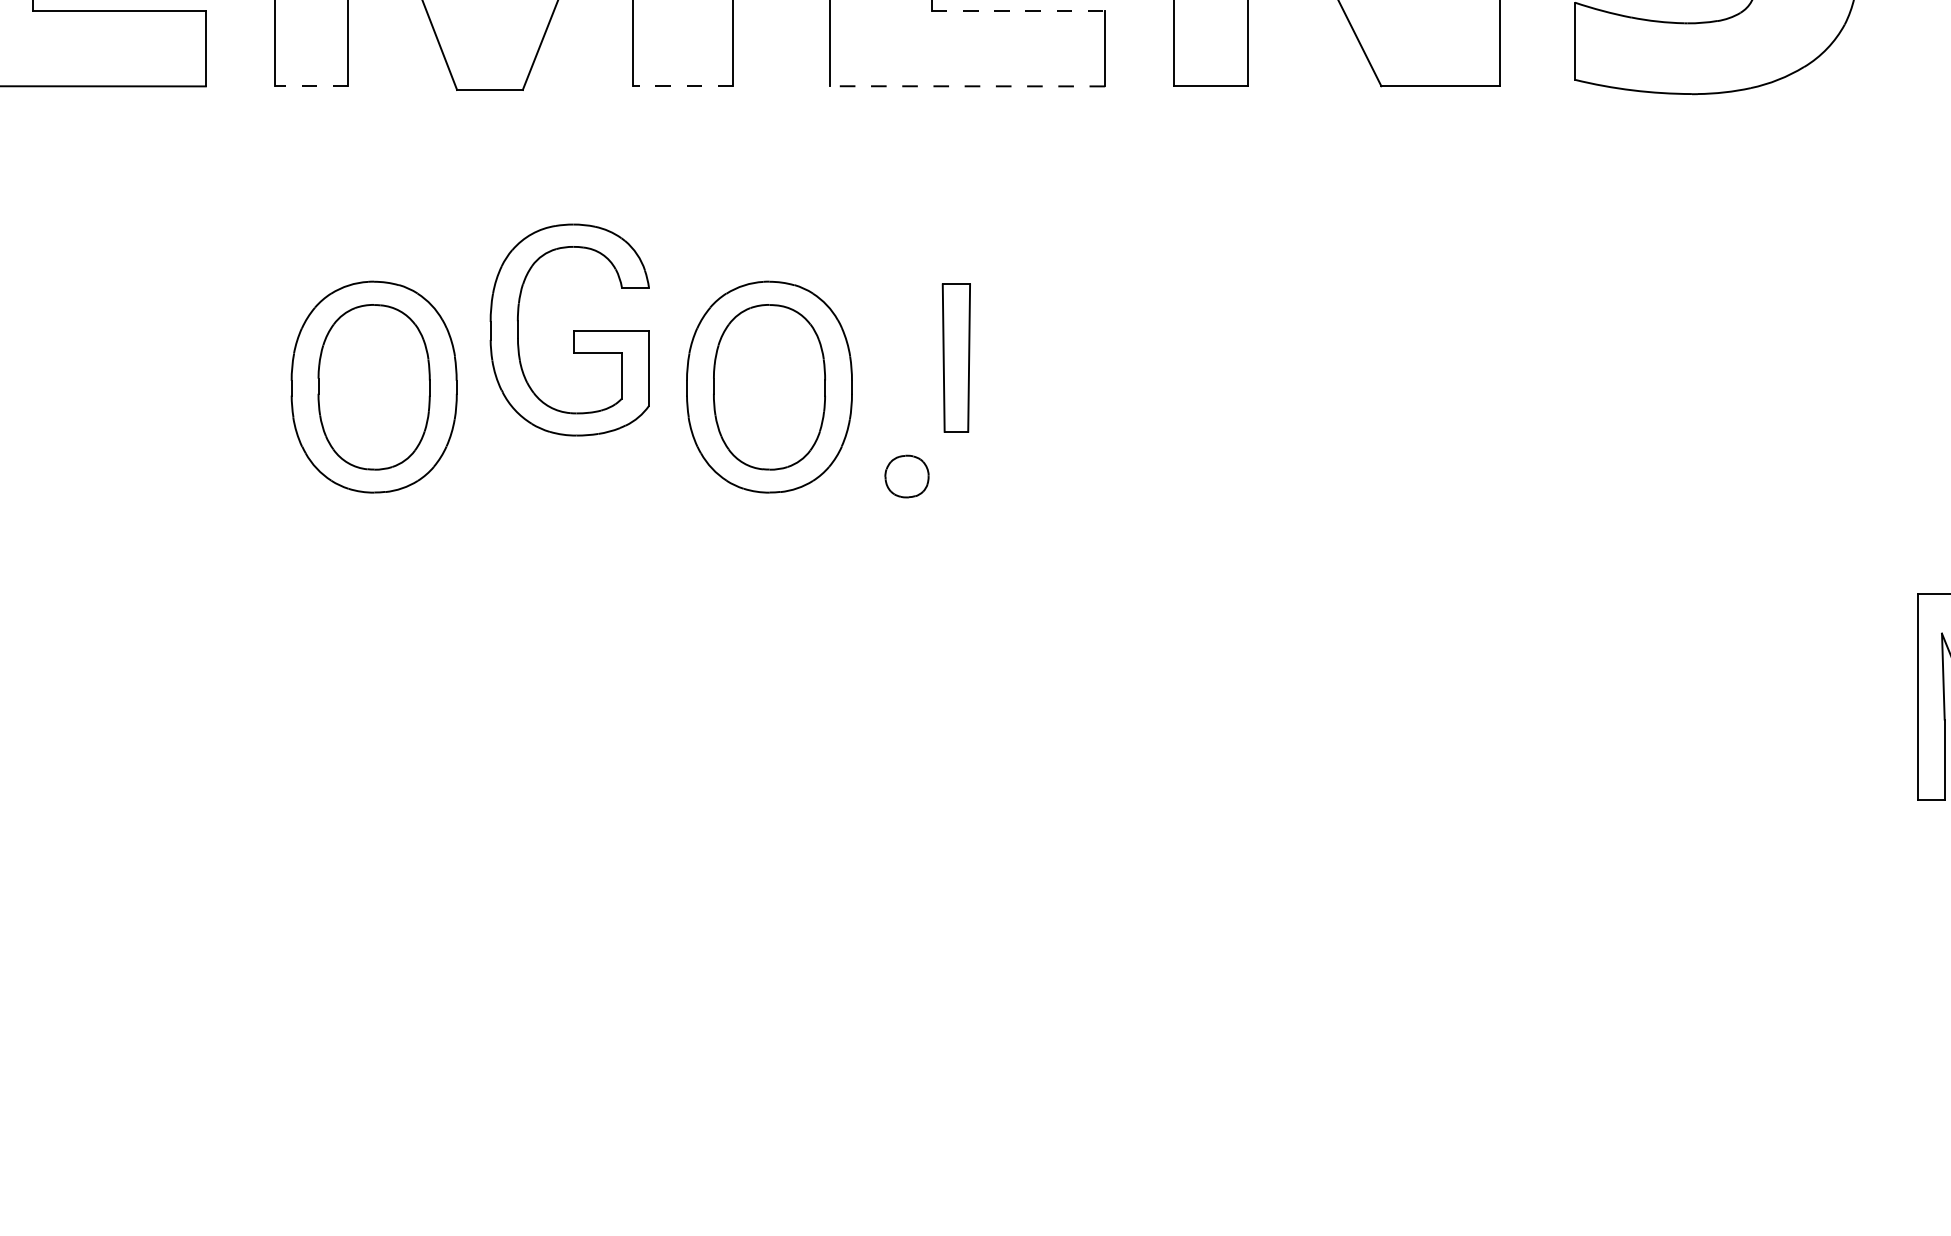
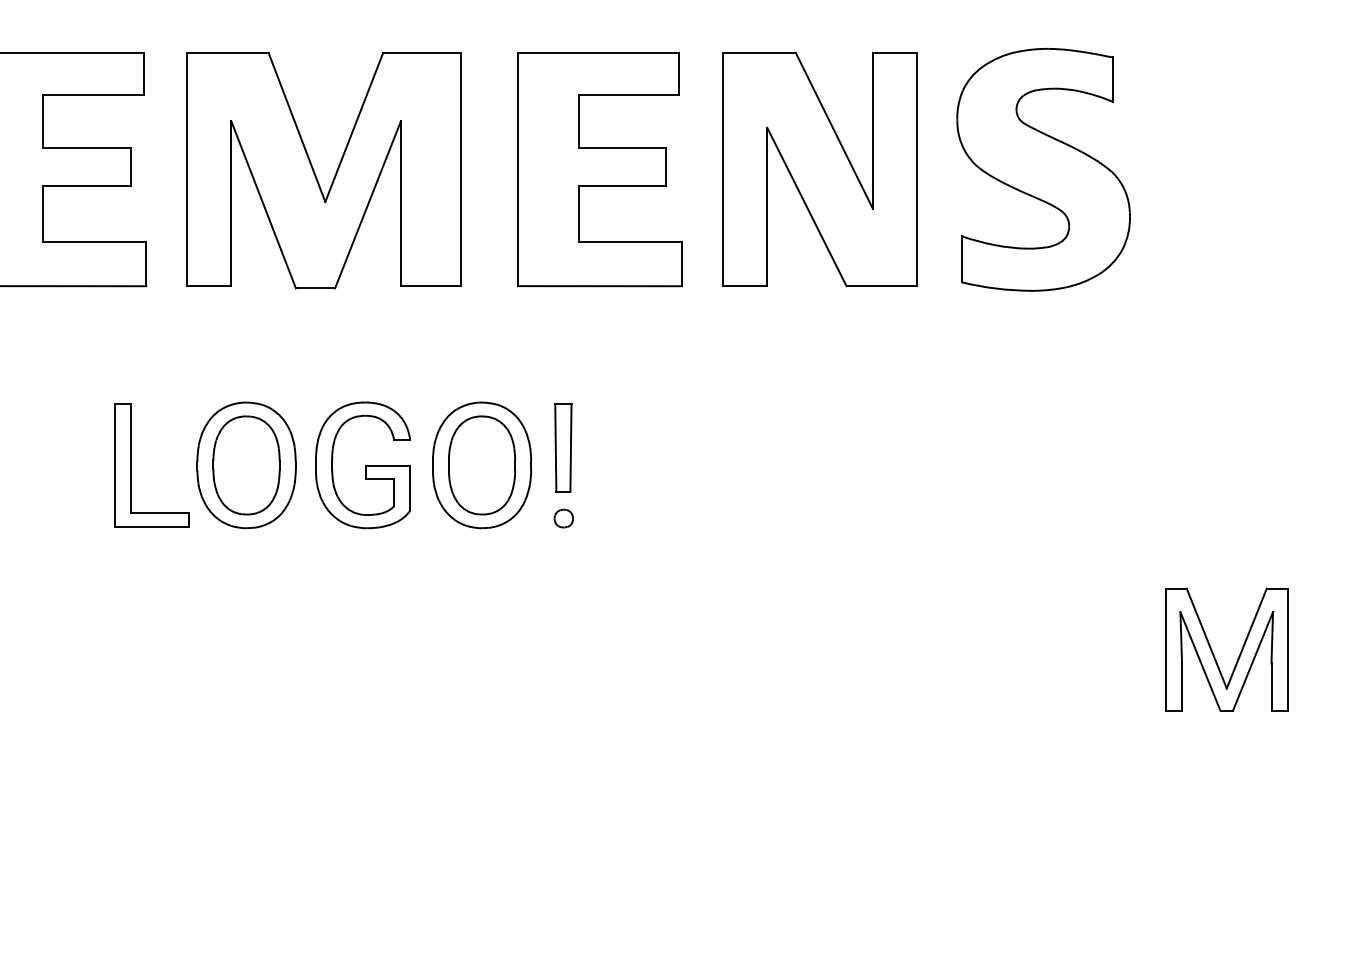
line: (1018, 11) -> (630, 241), dashed -> solid
line: (310, 86) -> (208, 286), dashed -> solid
line: (682, 86) -> (430, 286), dashed -> solid
line: (968, 86) -> (600, 286), dashed -> solid
part: (570, 330) -> (363, 465), moved
part: (956, 357) -> (563, 447), moved
part: (181, 387) -> (131, 465), added
part: (906, 476) -> (563, 518), size x0.71

